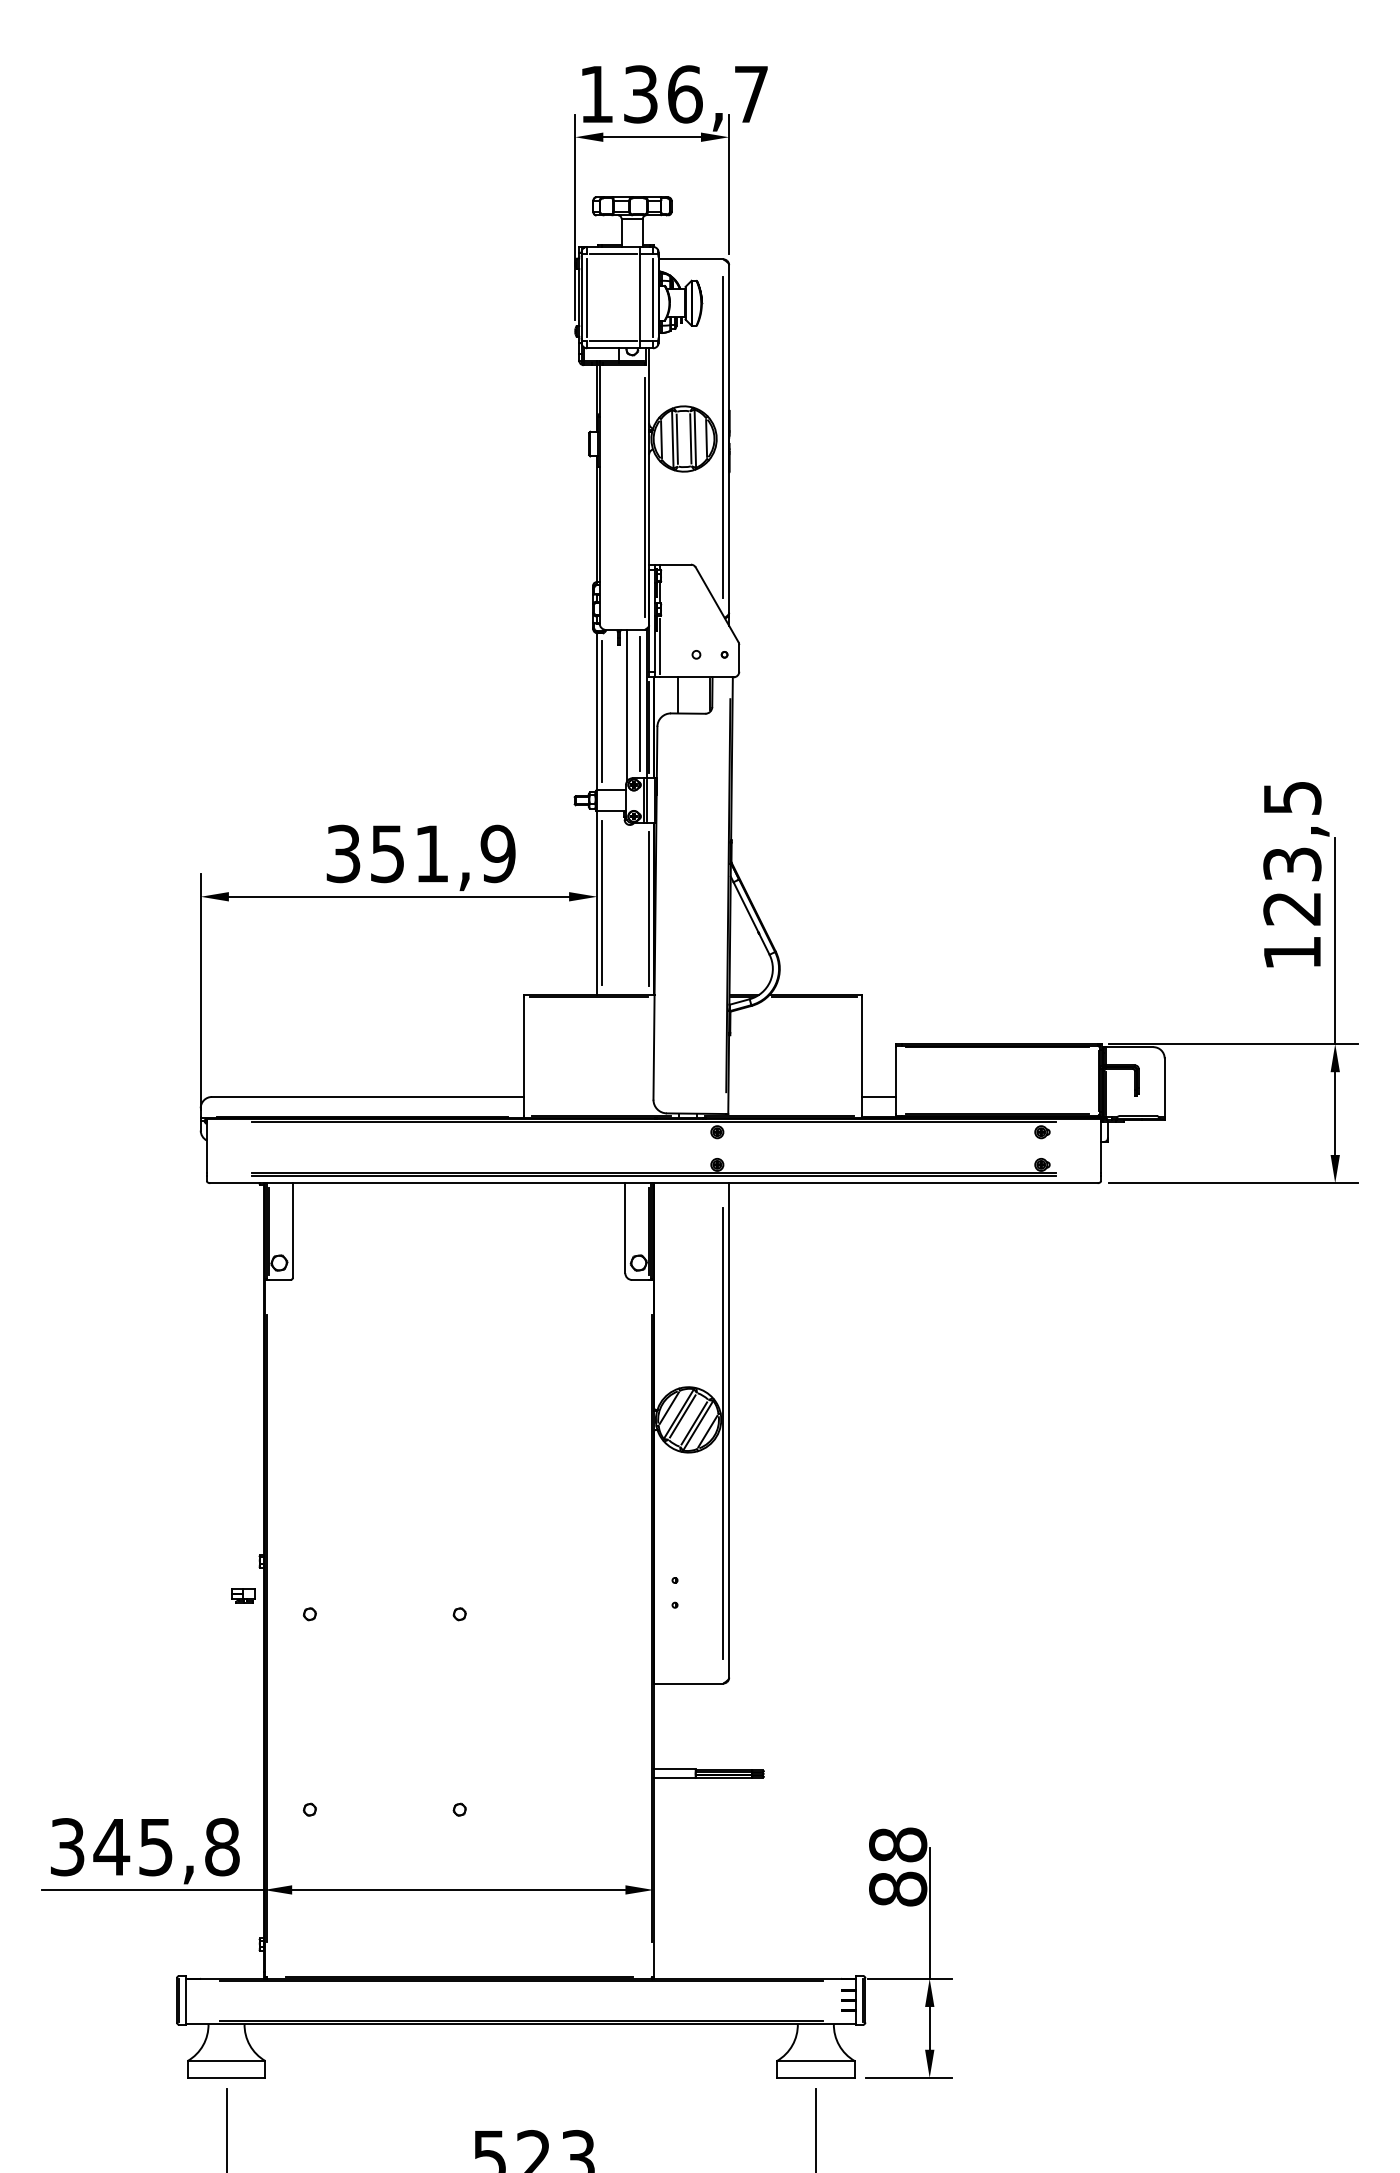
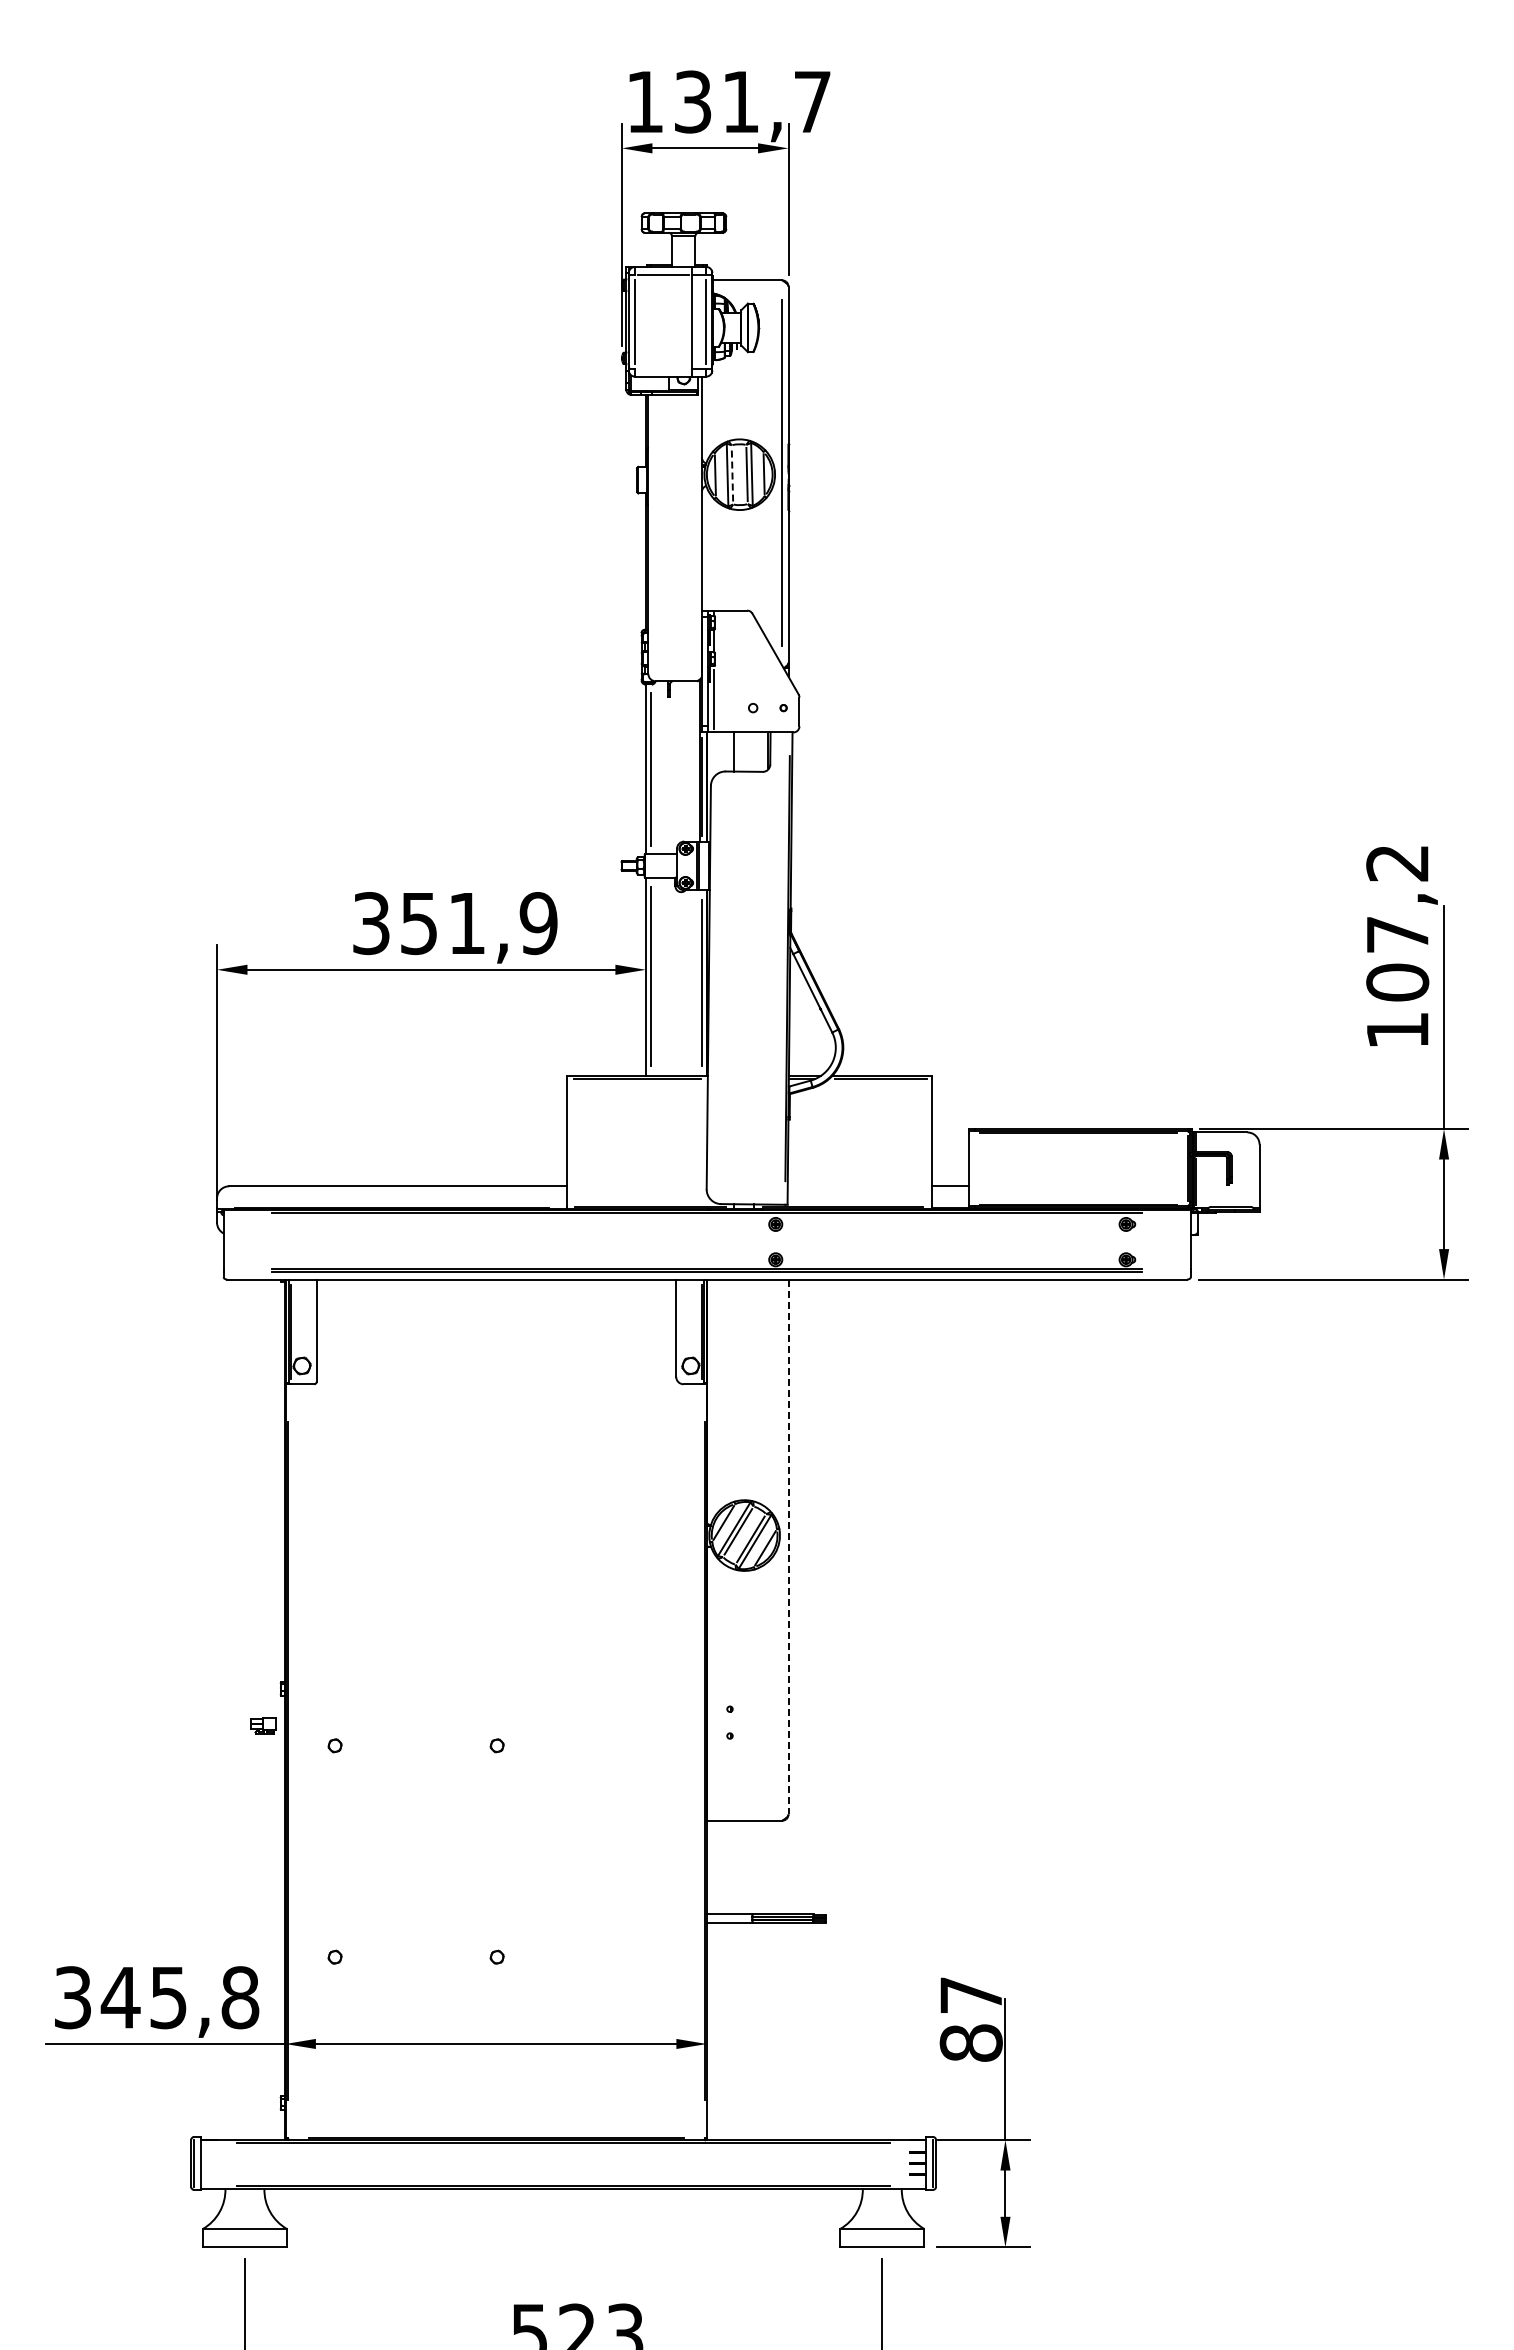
text: (685, 93) -> (741, 101), 136,7 -> 131,7
line: (612, 340) -> (662, 368), removed
line: (677, 438) -> (732, 474), solid -> dashed
line: (644, 497) -> (697, 537), removed
line: (640, 704) -> (692, 761), removed
line: (626, 706) -> (677, 763), removed
text: (1292, 853) -> (1397, 923), 123,5 -> 107,2
line: (729, 1430) -> (788, 1547), solid -> dashed
line: (723, 1432) -> (782, 1549), removed
text: (897, 1845) -> (970, 1995), 88 -> 87

